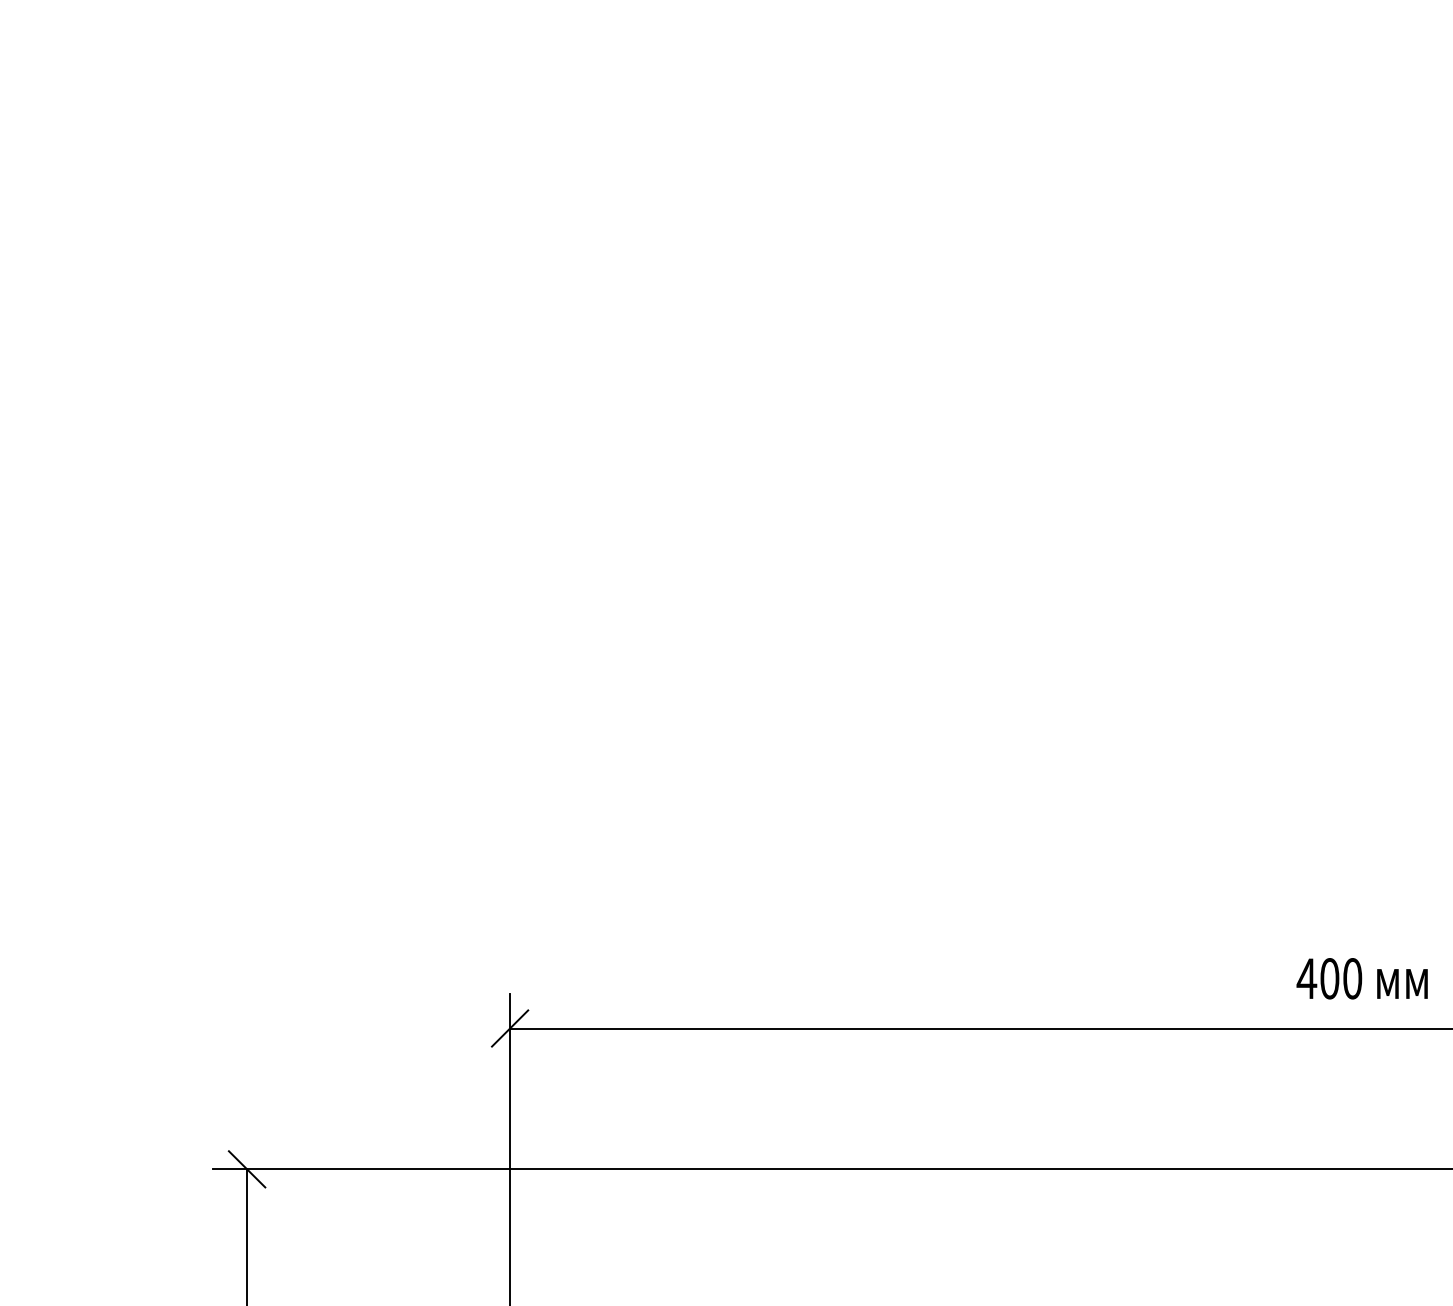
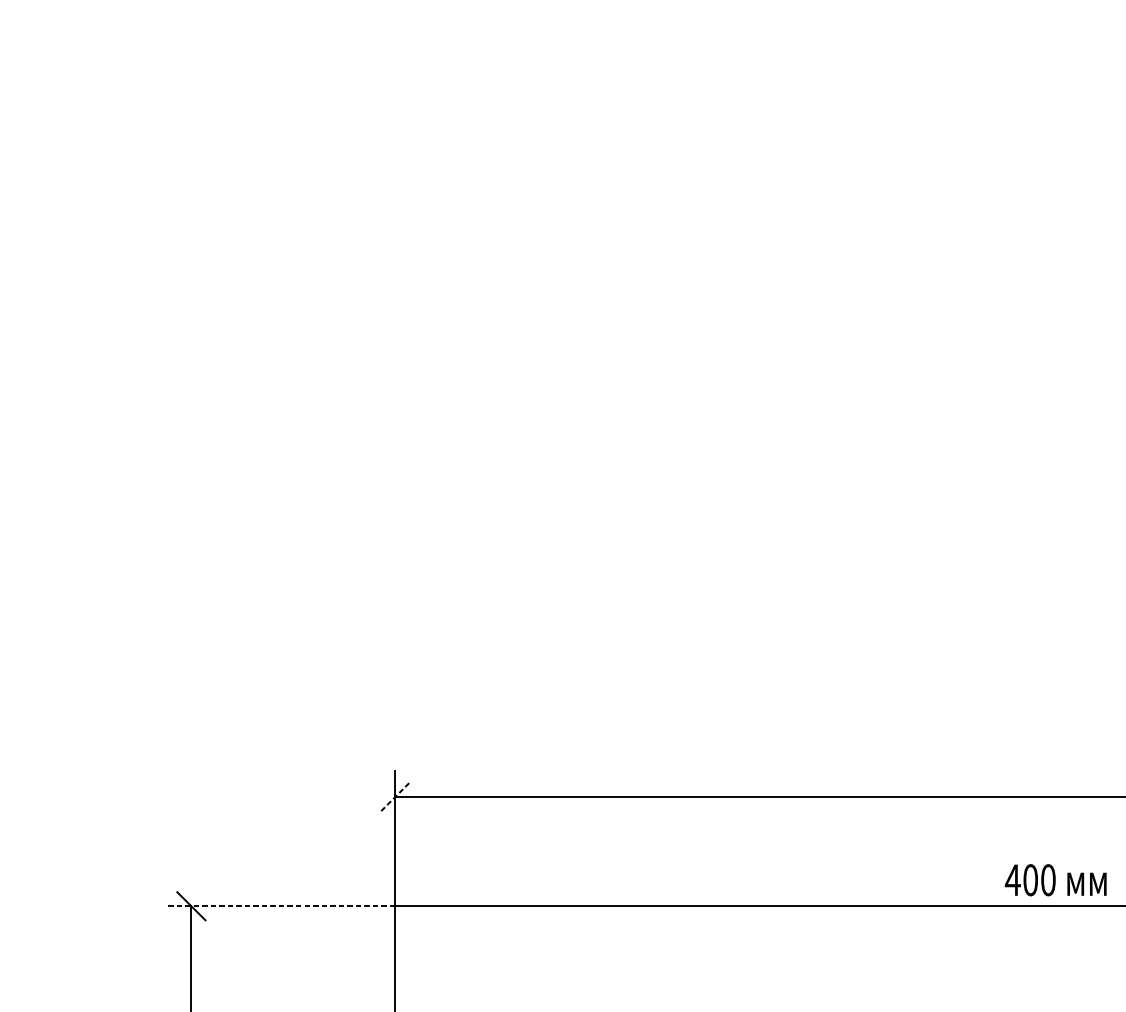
text: (1361, 978) -> (1055, 880), moved
line: (510, 1028) -> (395, 797), solid -> dashed
line: (361, 1169) -> (280, 906), solid -> dashed

